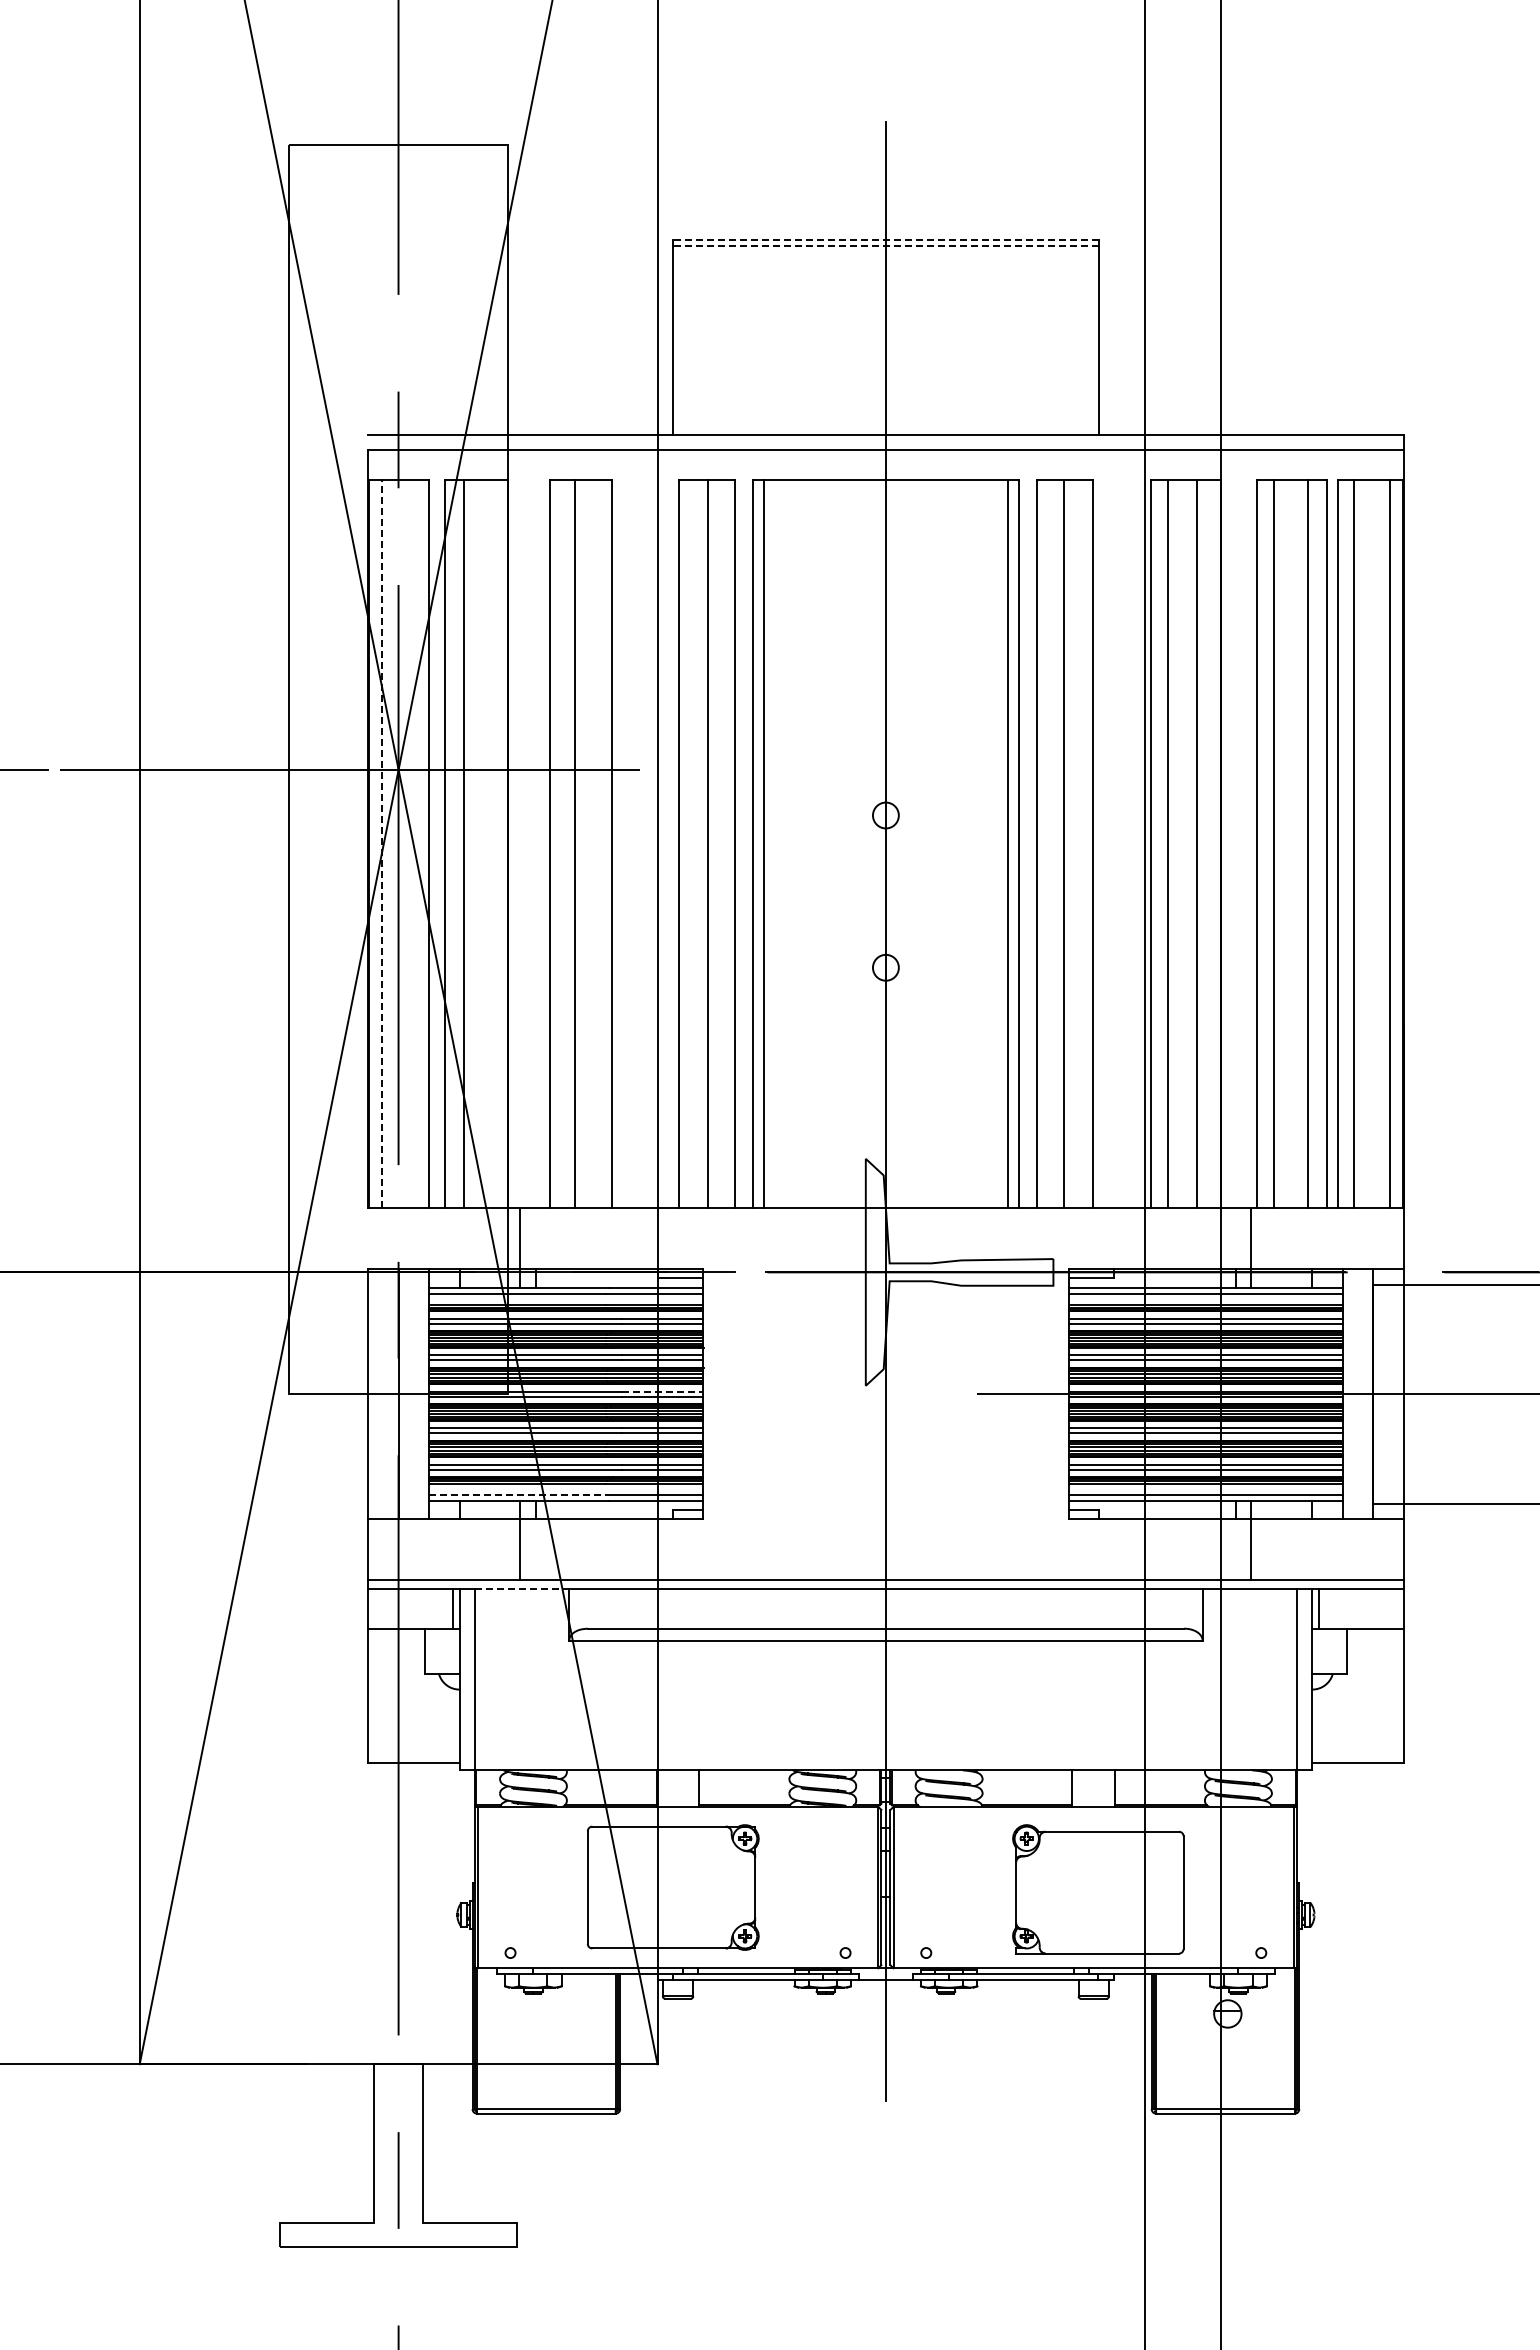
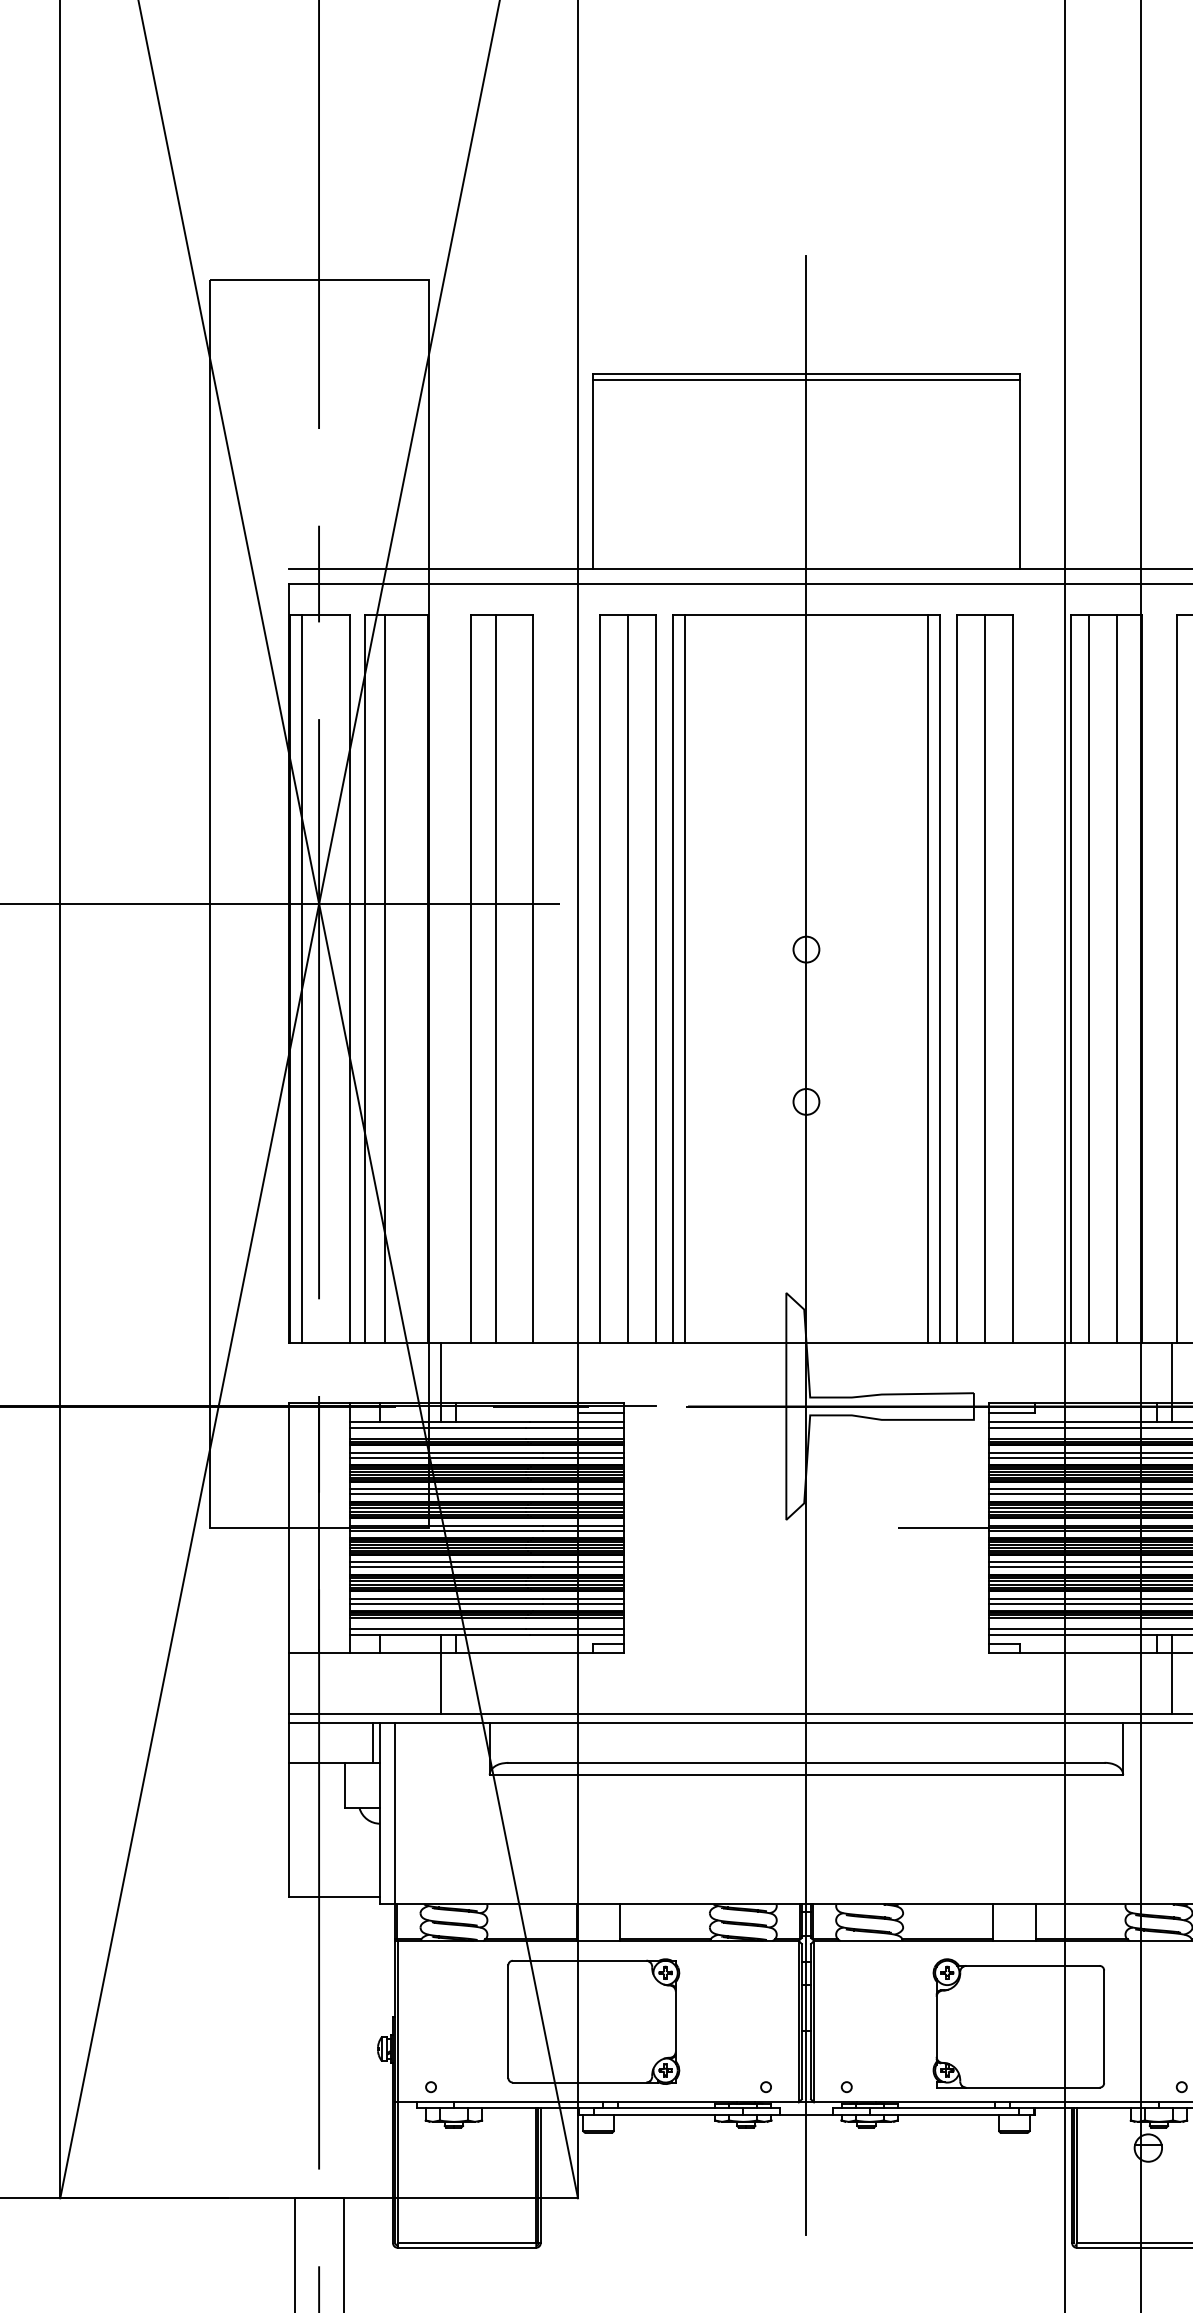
line: (885, 239) -> (806, 373), dashed -> solid
line: (885, 245) -> (806, 379), dashed -> solid
line: (381, 844) -> (302, 978), dashed -> solid
line: (663, 1391) -> (584, 1525), dashed -> solid
line: (518, 1494) -> (439, 1628), dashed -> solid
line: (522, 1589) -> (443, 1723), dashed -> solid

